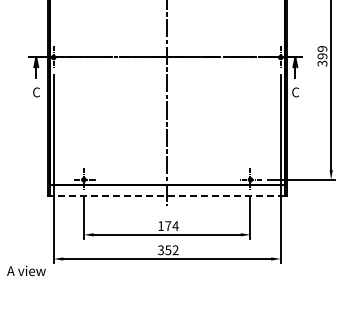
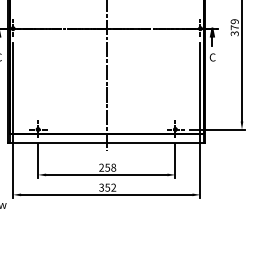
text: (322, 56) -> (234, 27), 399 -> 379
line: (166, 195) -> (106, 142), dashed -> solid
text: (168, 226) -> (107, 168), 174 -> 258

